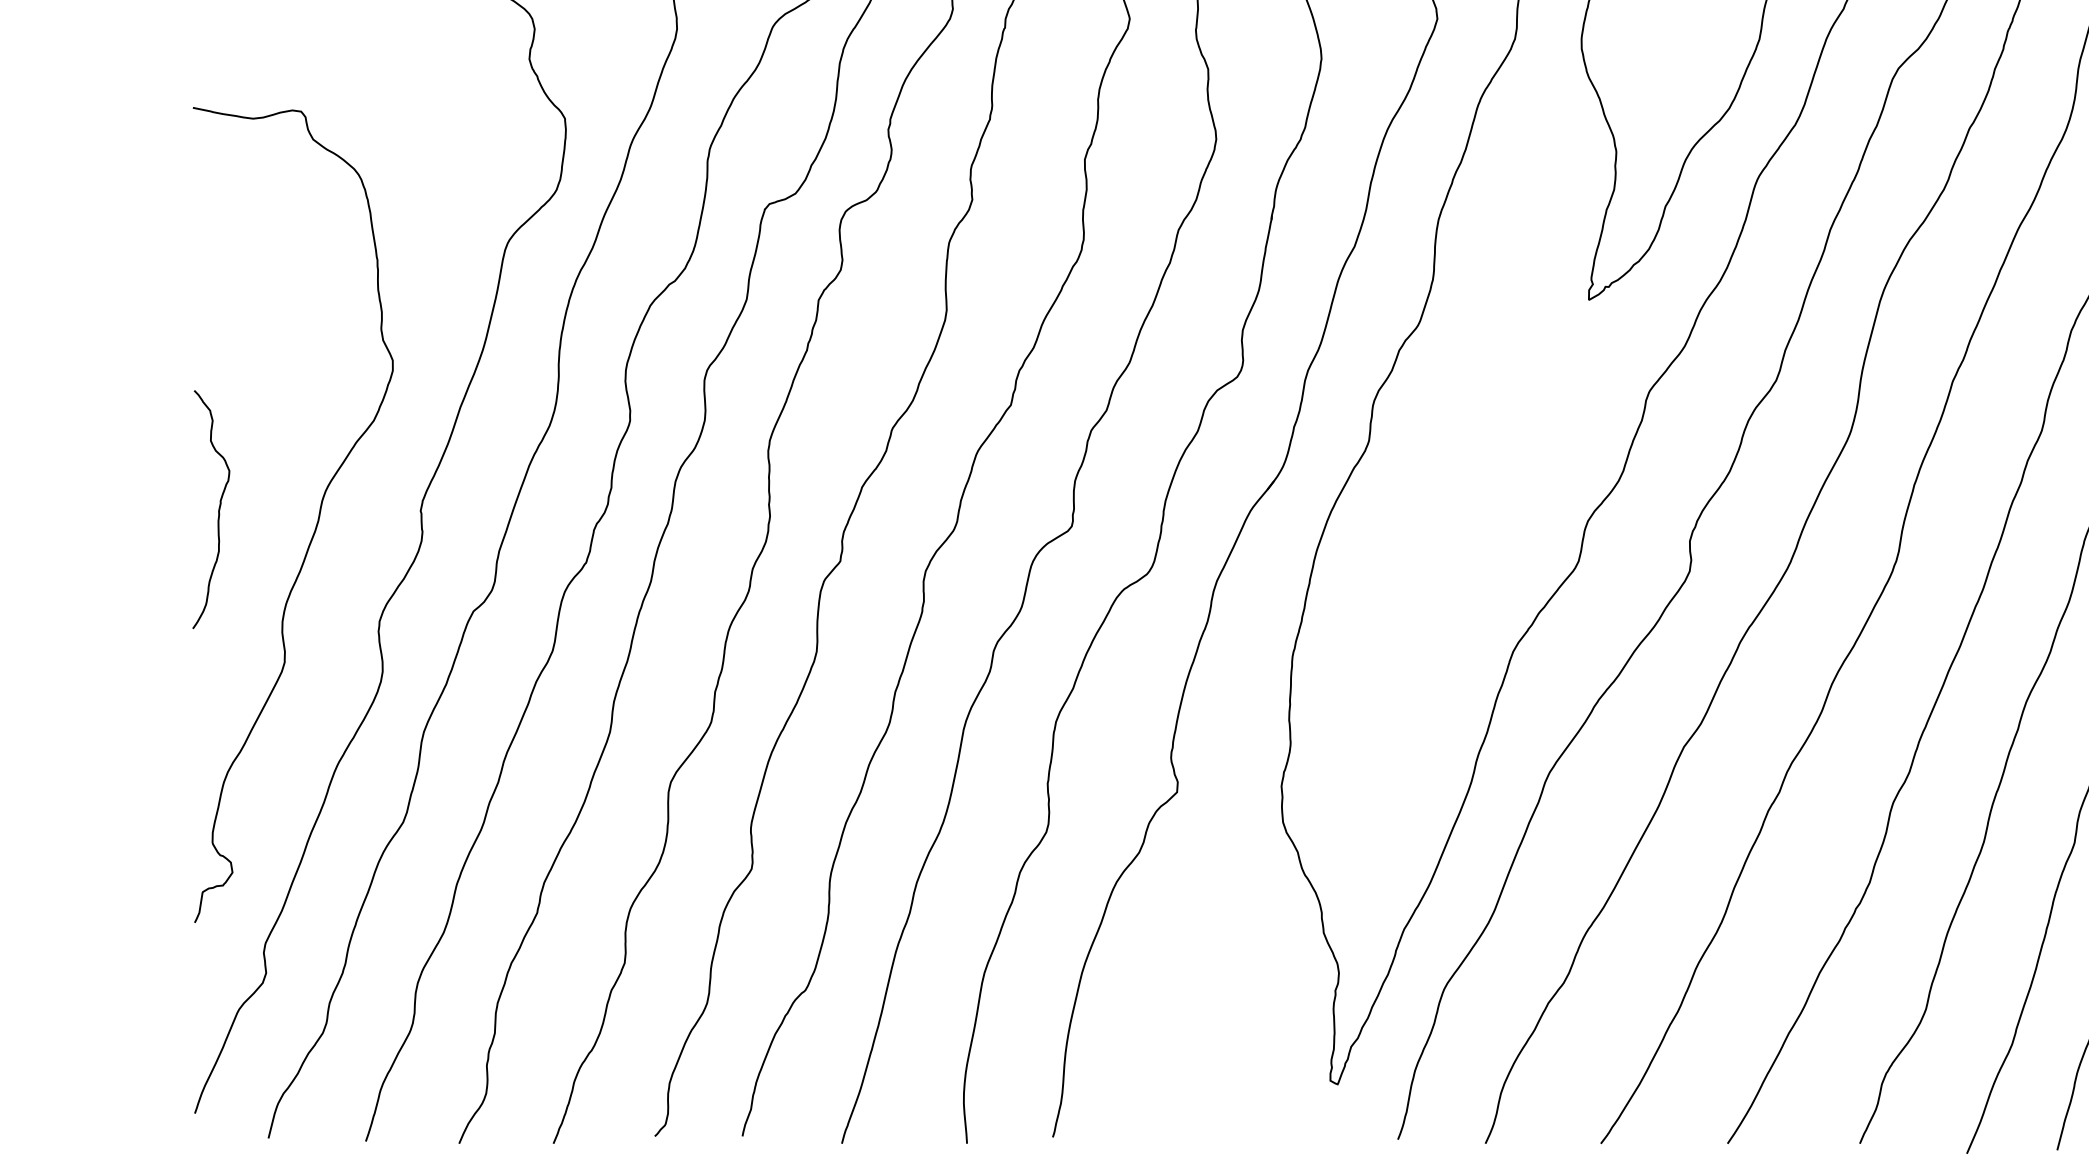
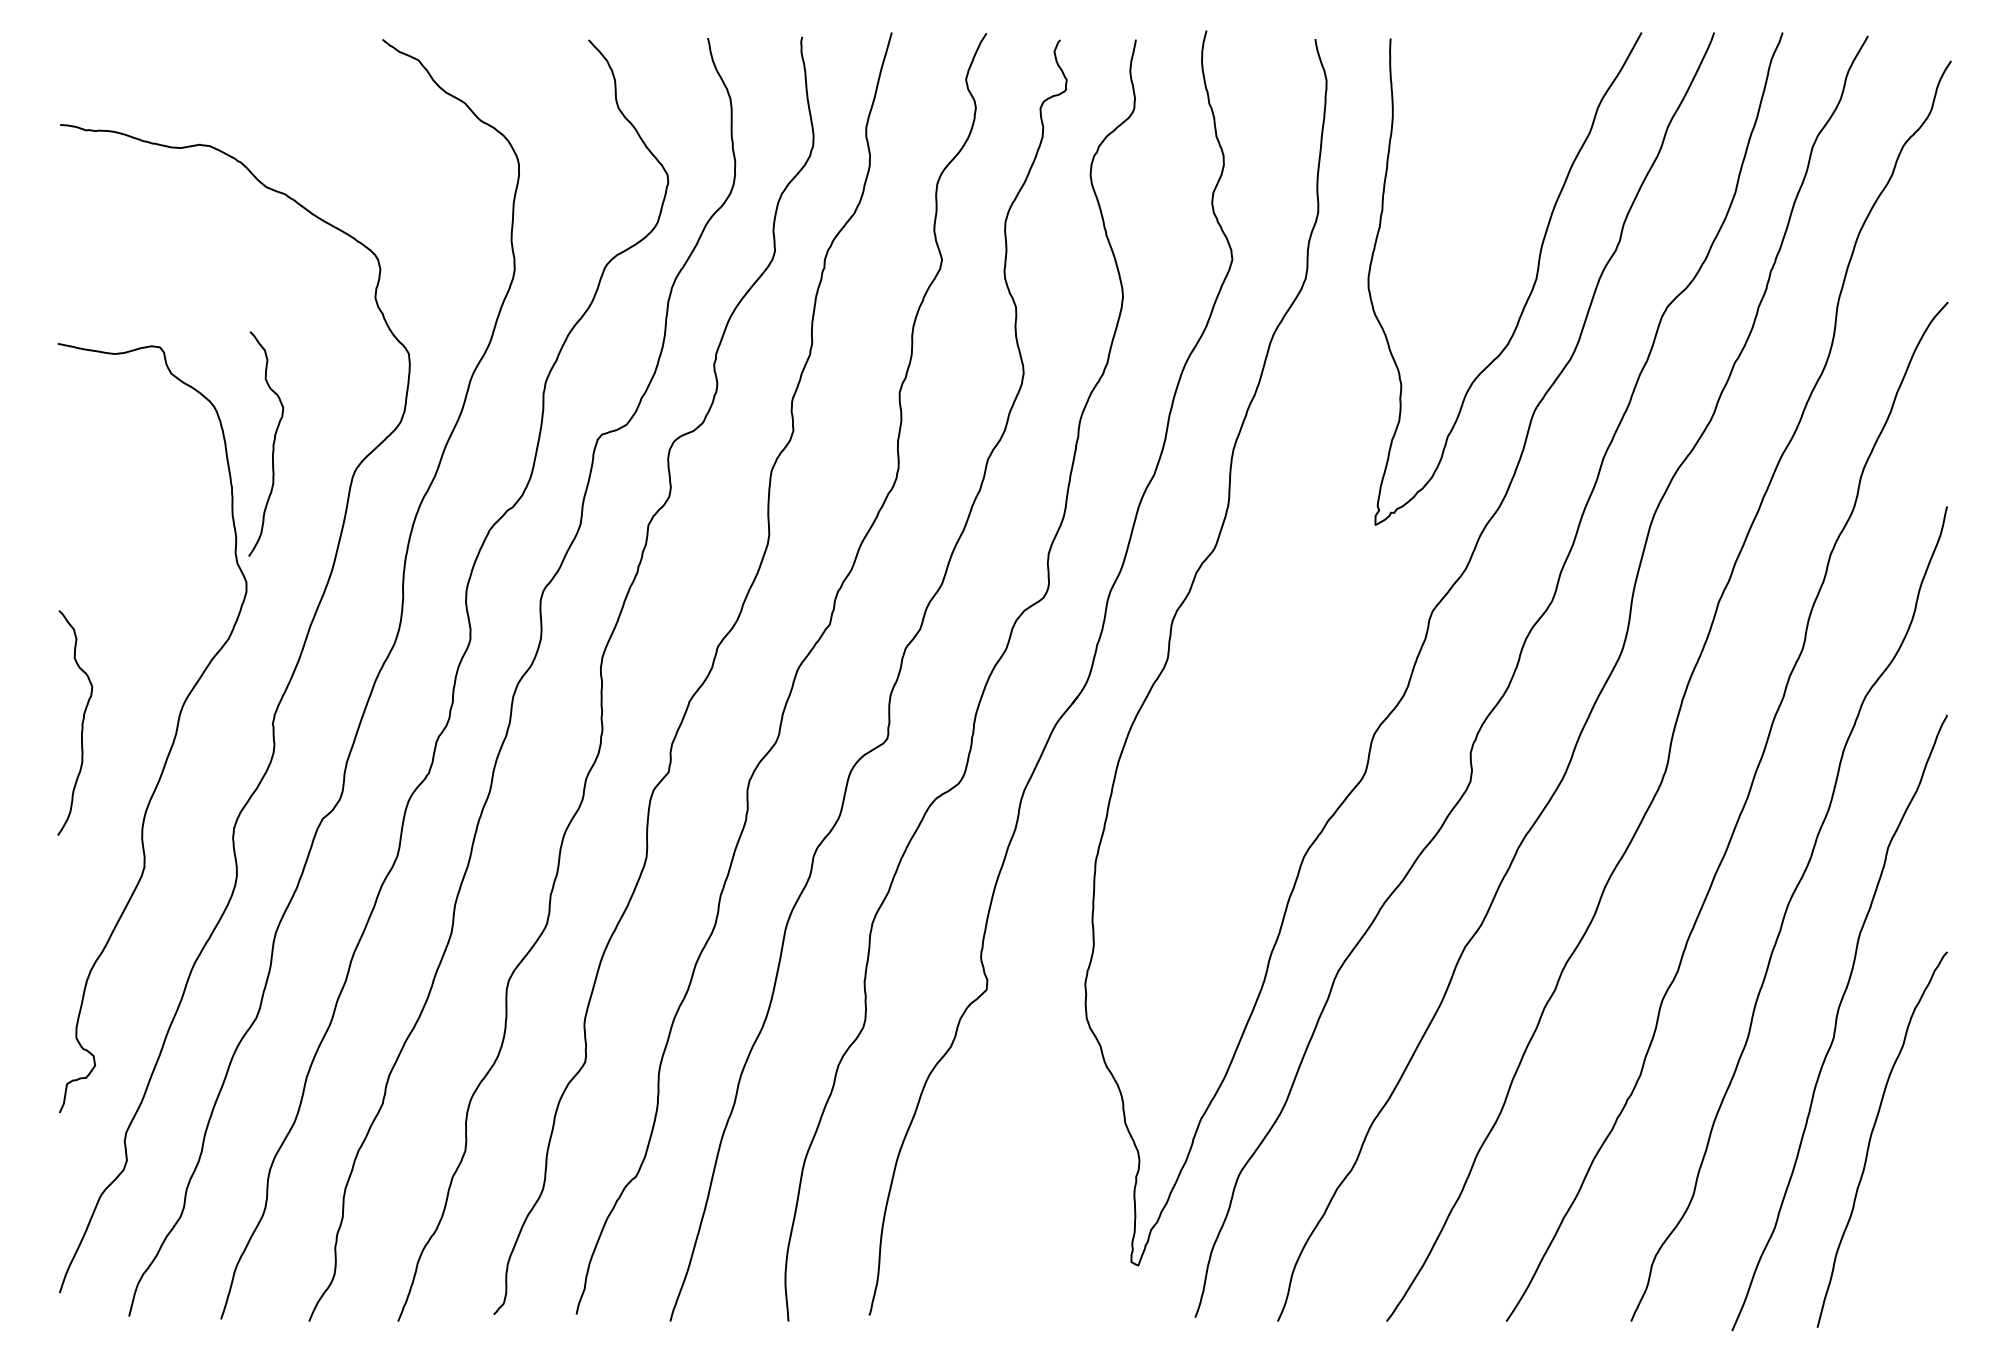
curve: (420, 214) -> (272, 444), added

